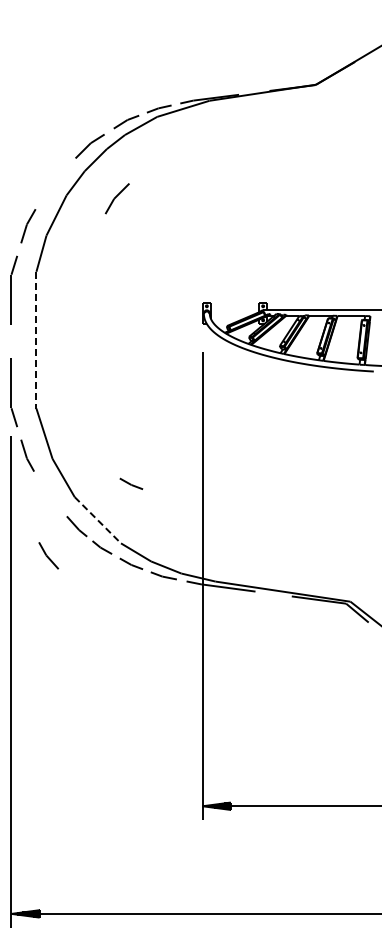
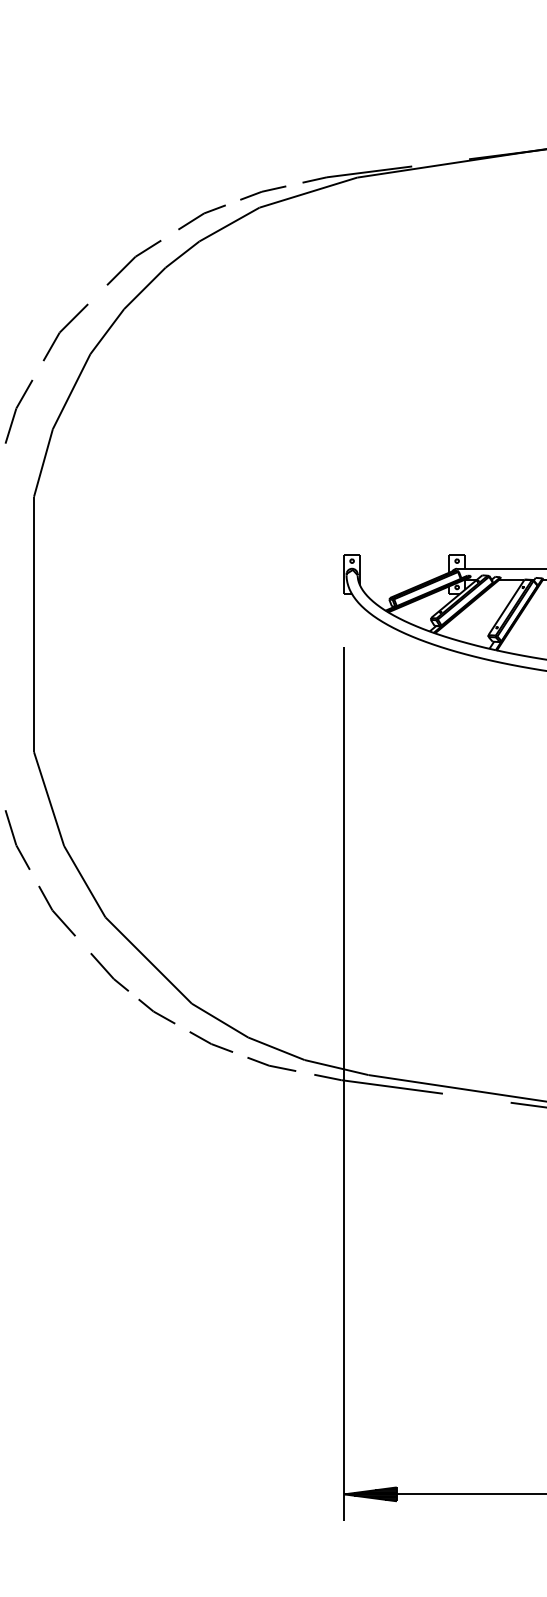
part: (116, 198) -> (64, 332), moved
line: (36, 340) -> (34, 625), dashed -> solid
line: (131, 483) -> (211, 891), removed
line: (97, 520) -> (147, 961), dashed -> solid
part: (48, 555) -> (56, 910), moved

